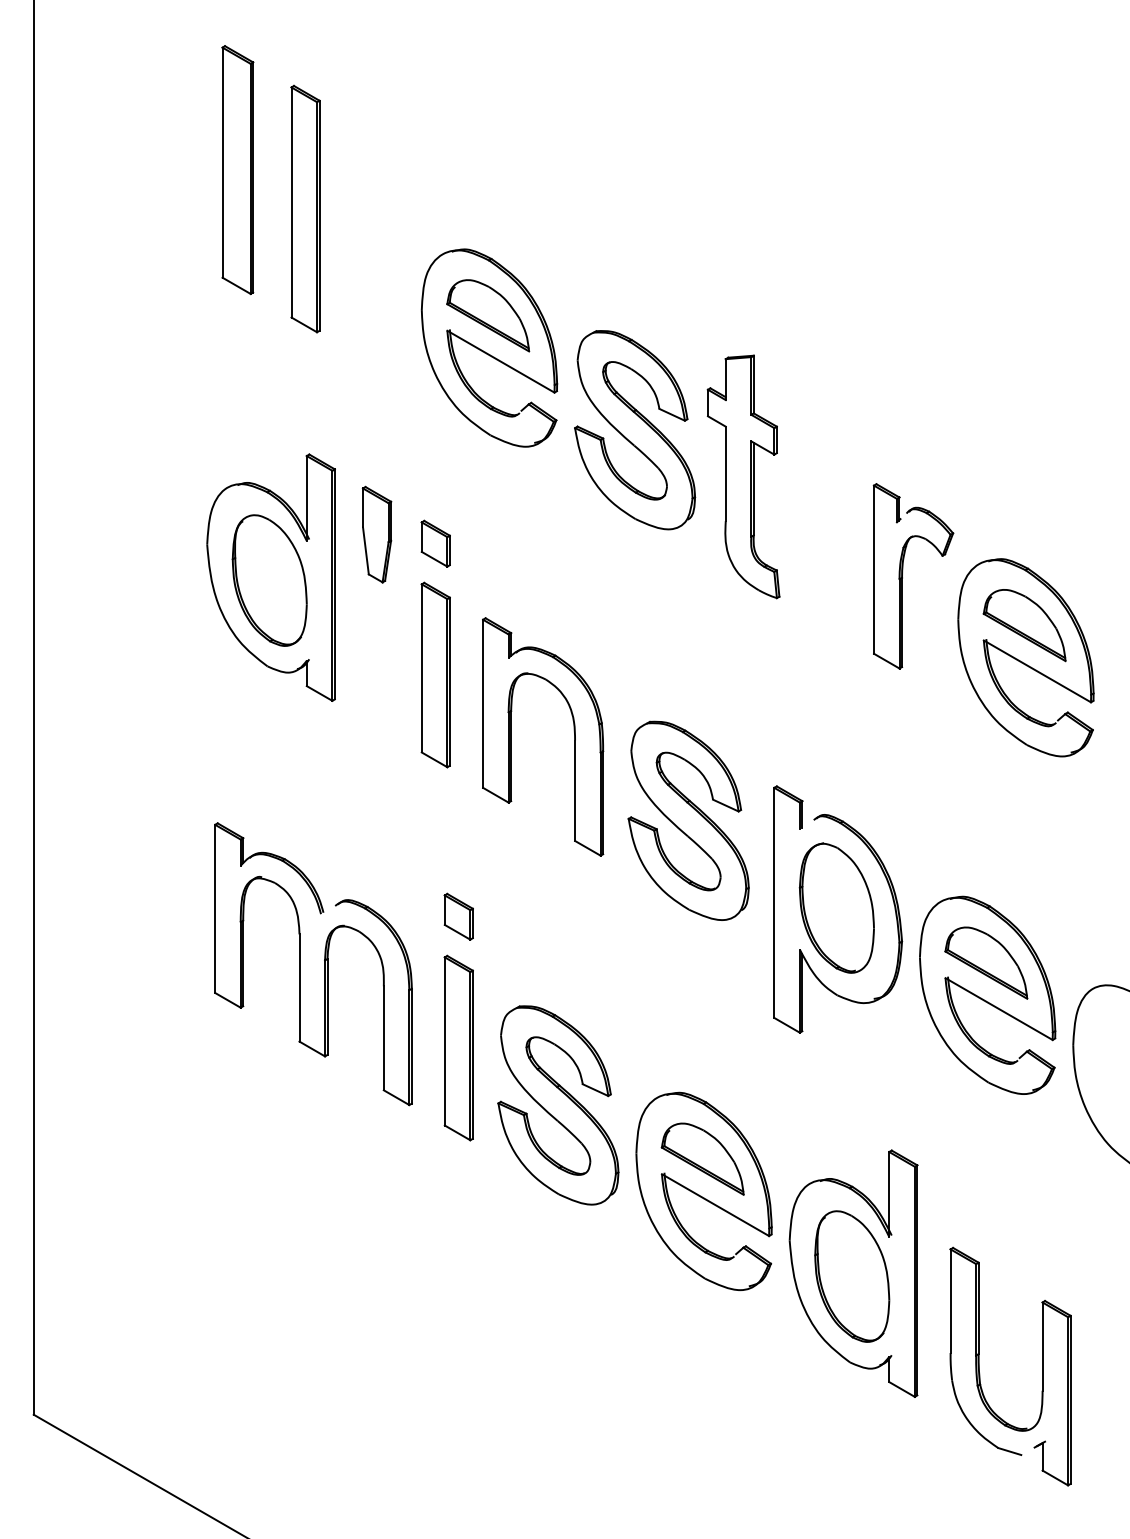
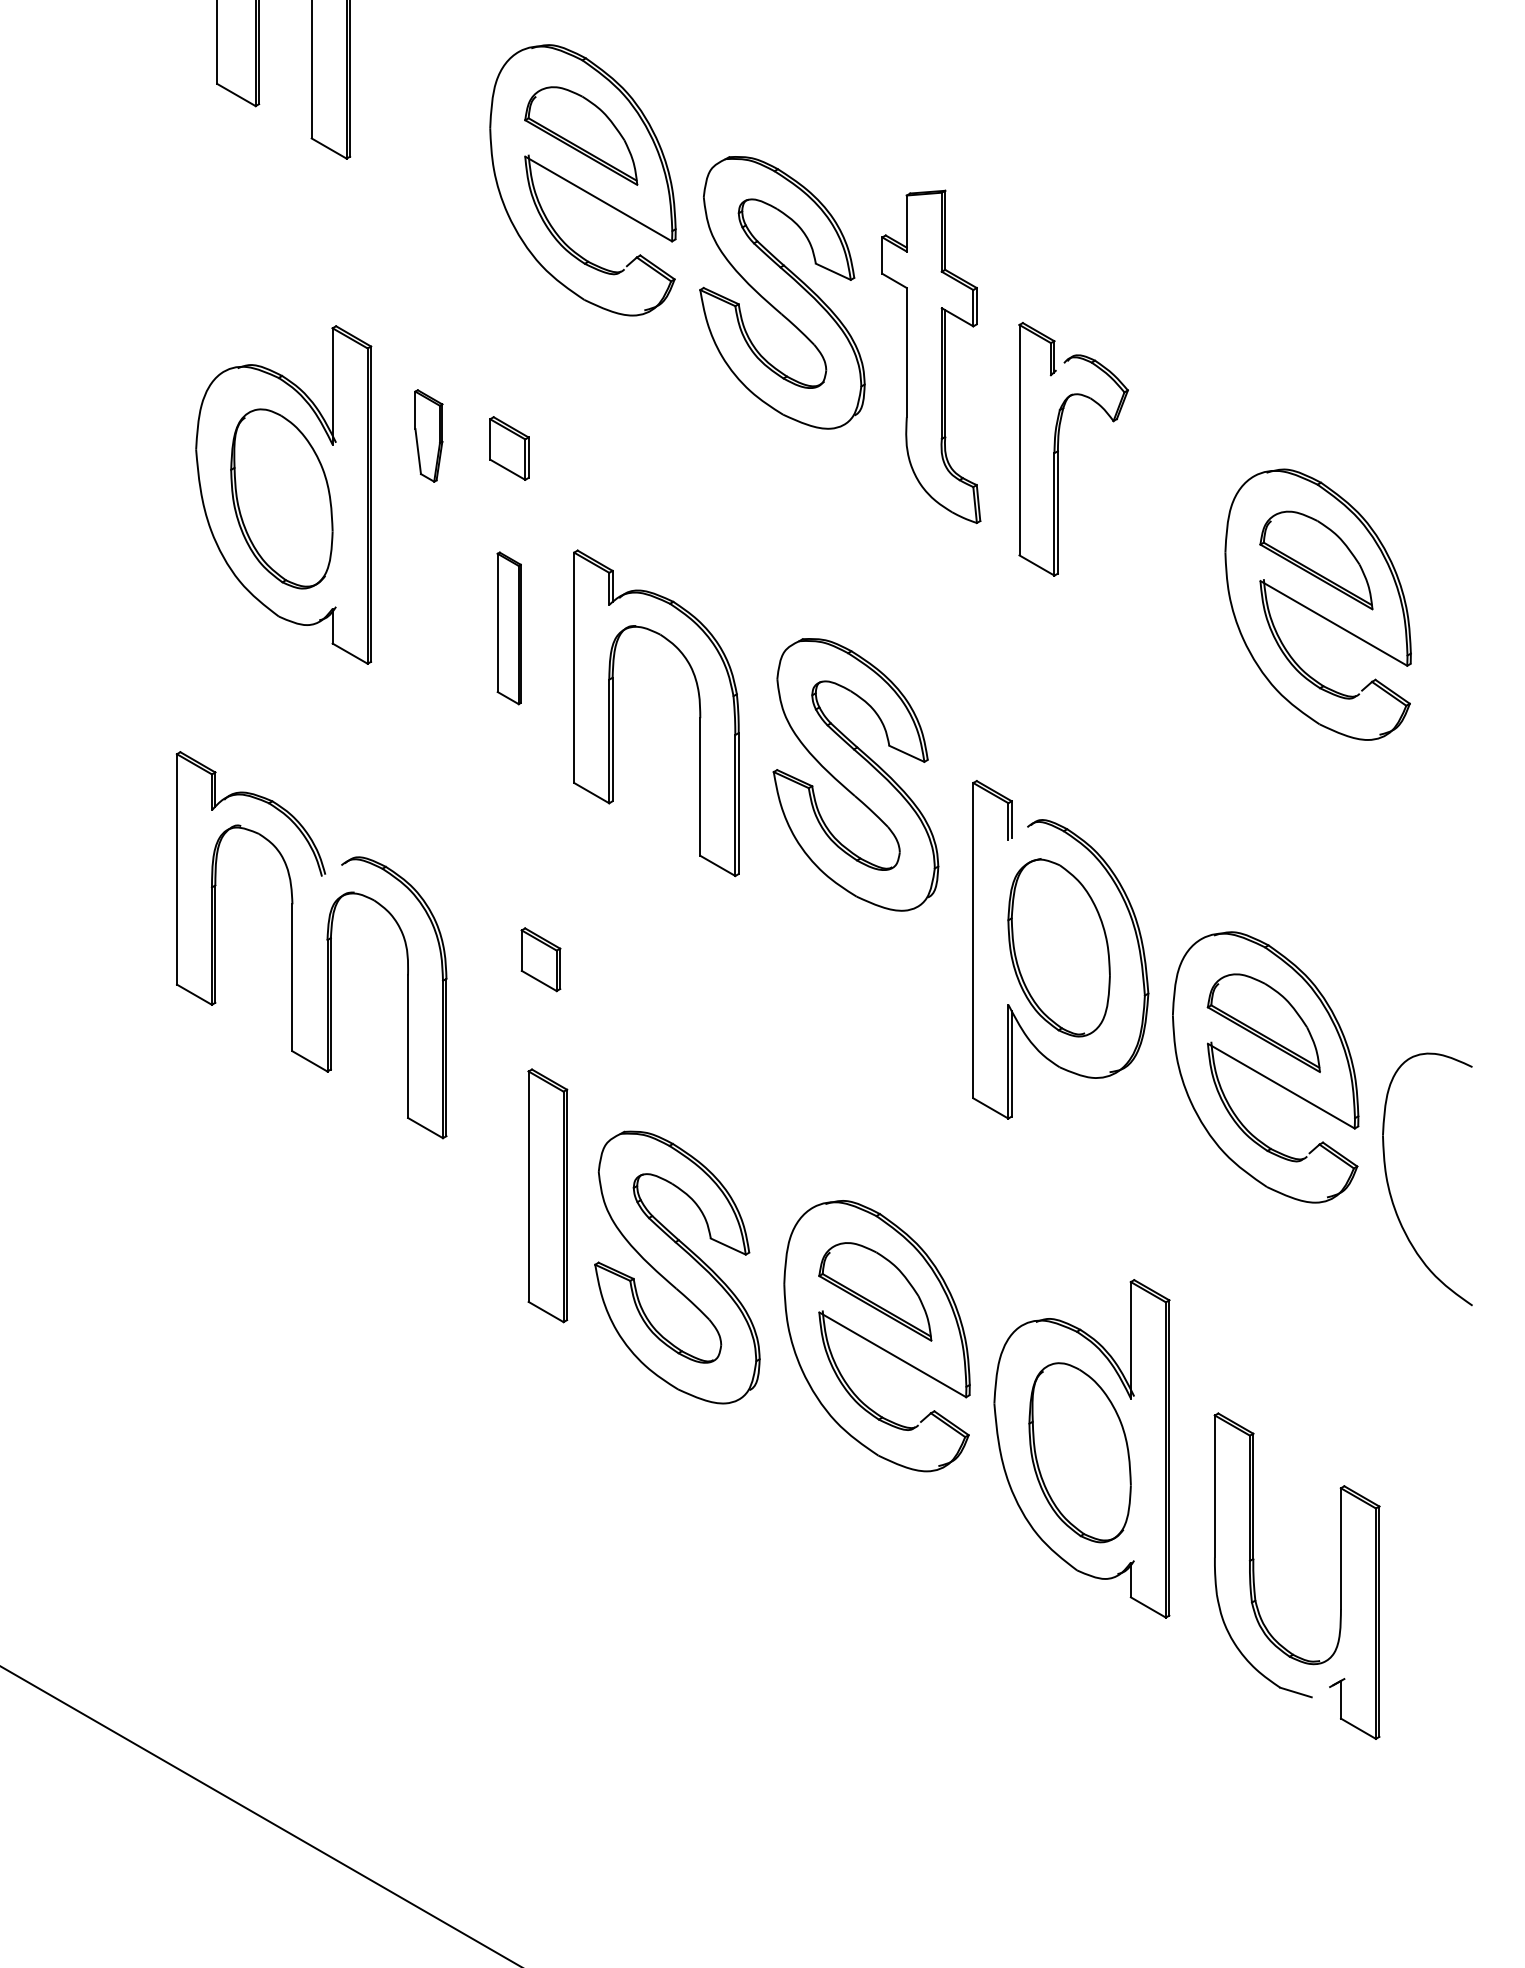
part: (376, 534) -> (428, 435), size x0.7
part: (902, 576) -> (1058, 449), moved
part: (435, 674) -> (509, 627), size x0.6
part: (688, 820) -> (855, 774), moved
part: (324, 964) -> (326, 945), moved
part: (458, 1047) -> (547, 1195), moved
part: (558, 1105) -> (677, 1267), moved

